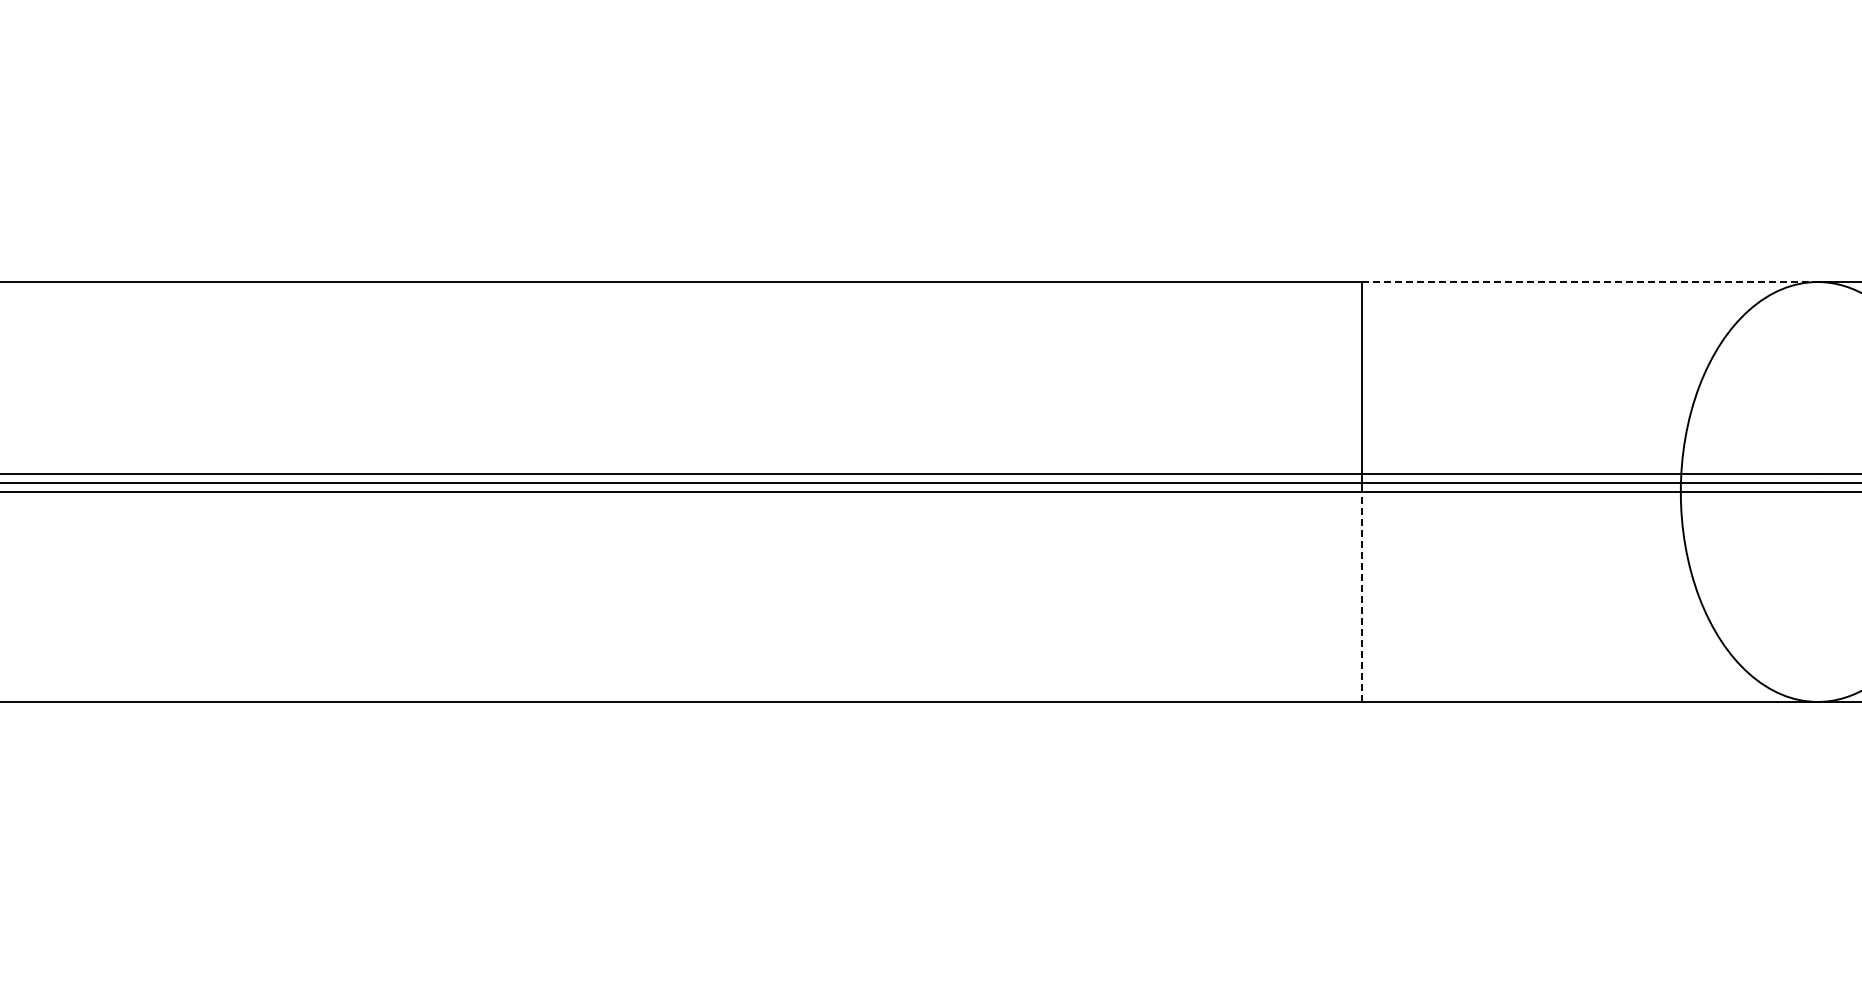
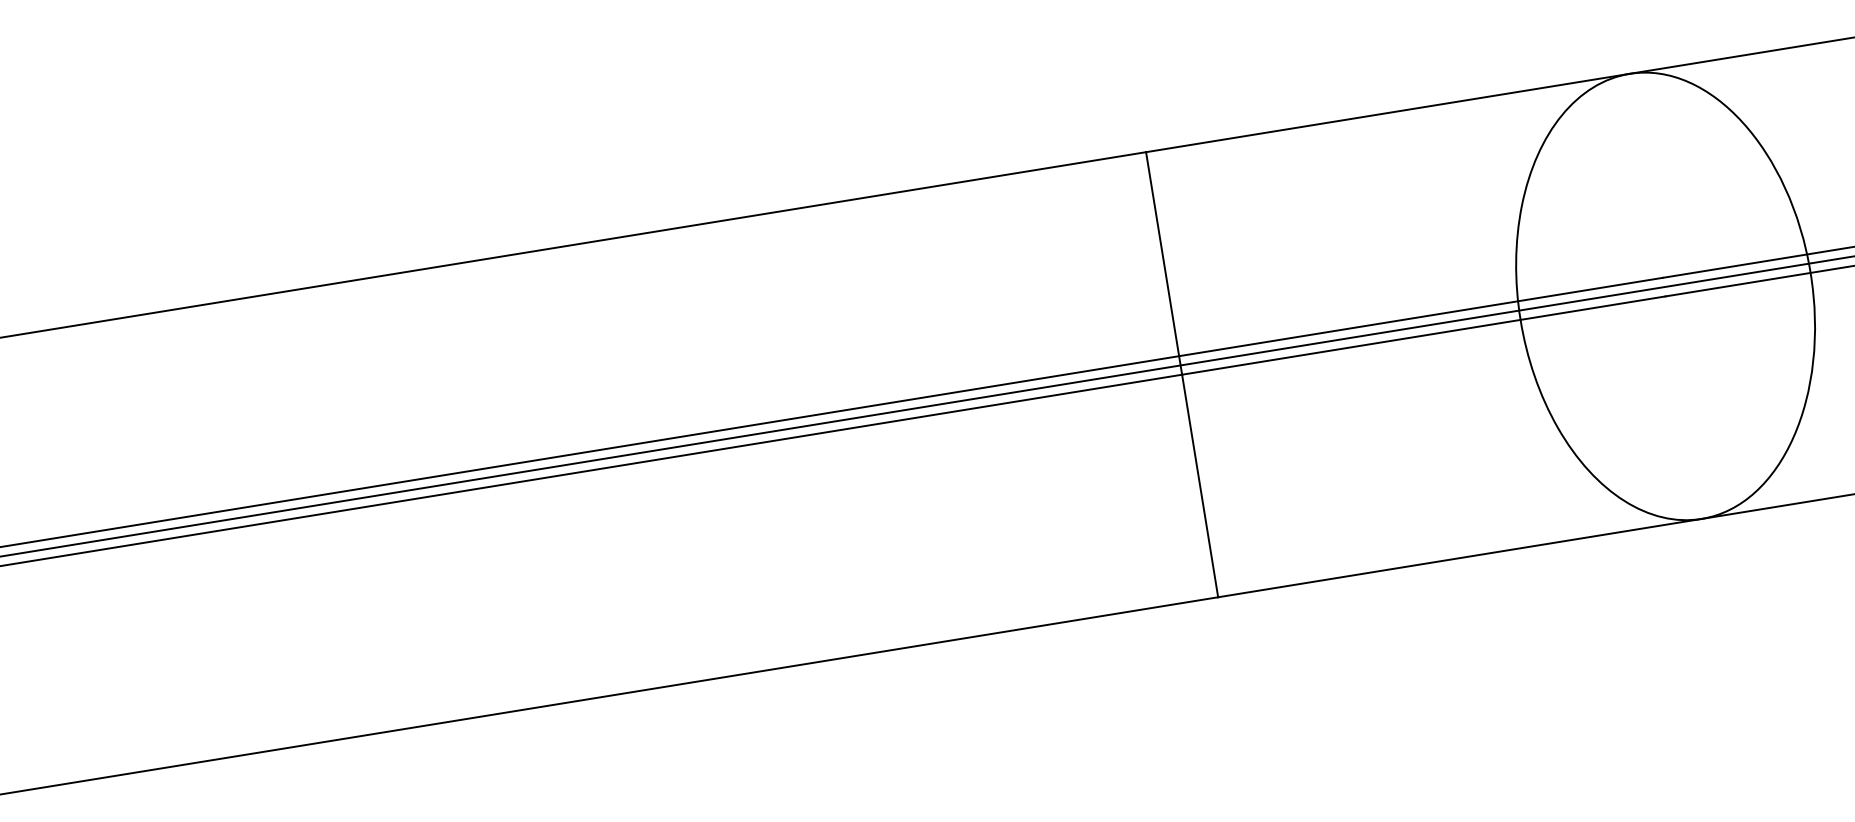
line: (1590, 282) -> (1388, 113), dashed -> solid
line: (1361, 596) -> (1200, 485), dashed -> solid

